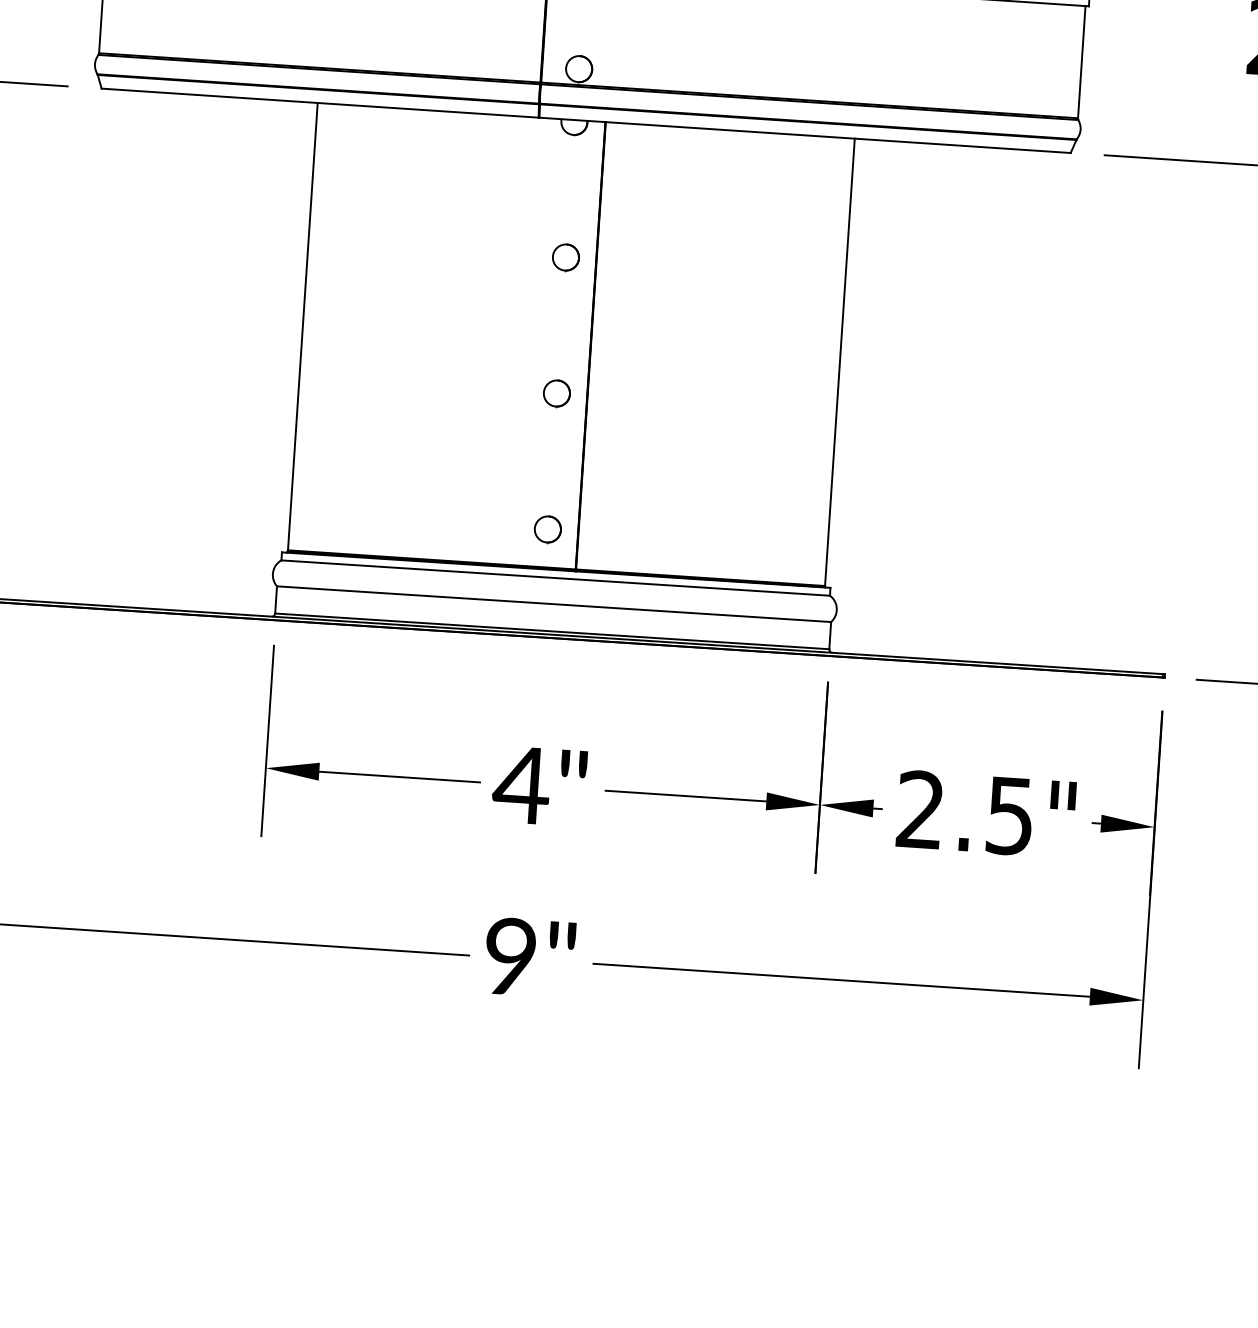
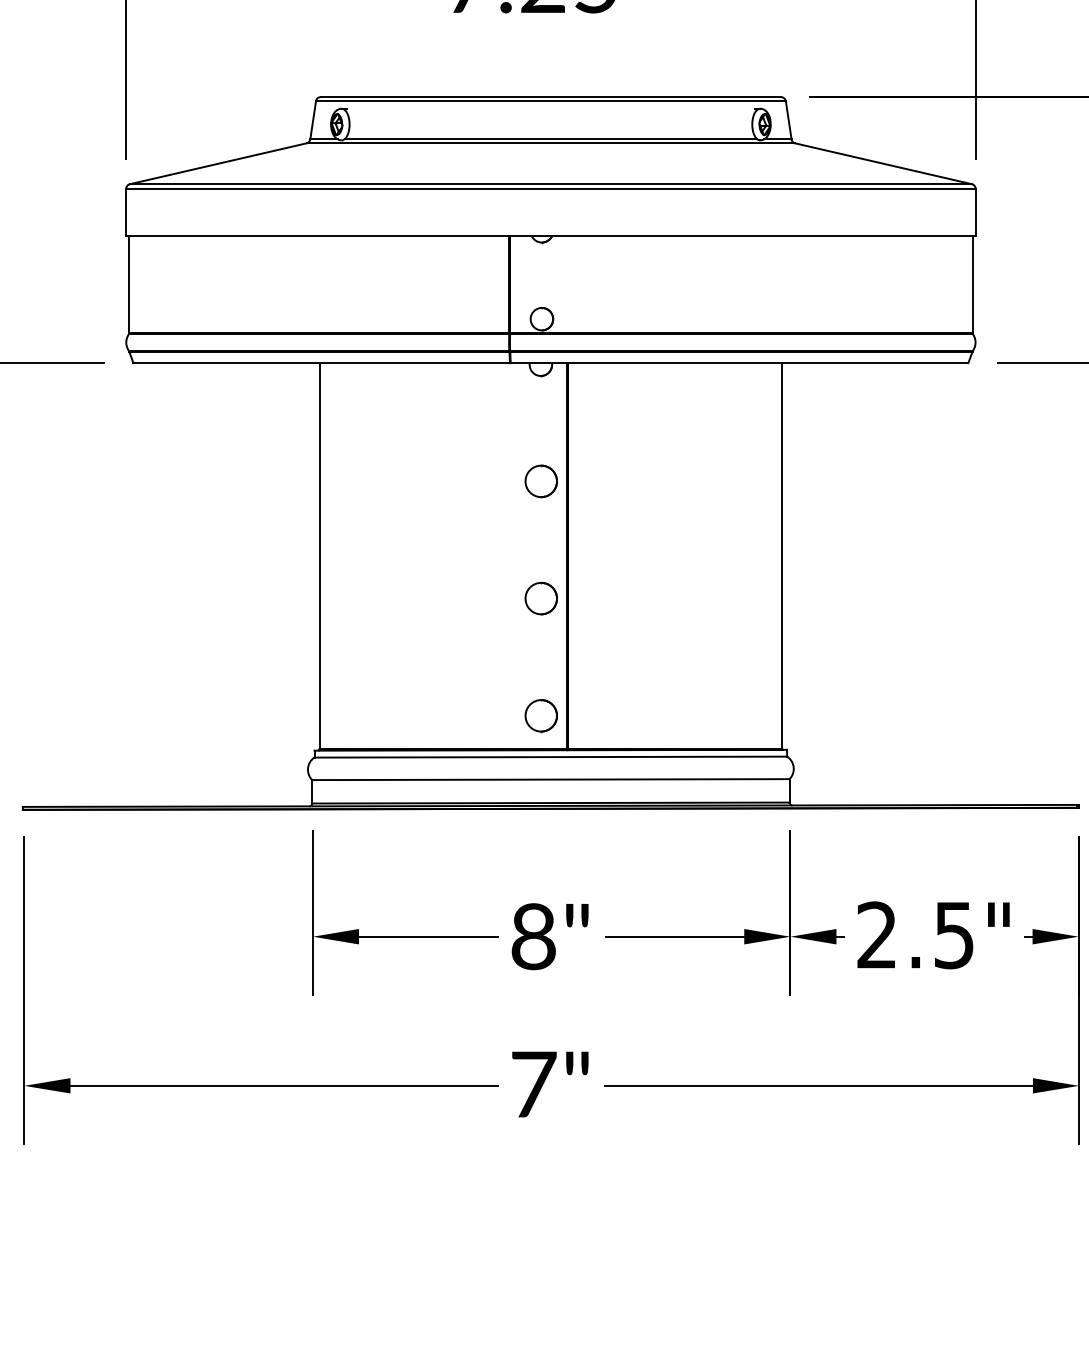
part: (566, 257) -> (541, 481), size x1.4
part: (557, 393) -> (541, 598), size x1.4
part: (548, 529) -> (541, 715), size x1.4
text: (520, 784) -> (532, 936), 4" -> 8"
text: (511, 956) -> (534, 1084), 9" -> 7"

